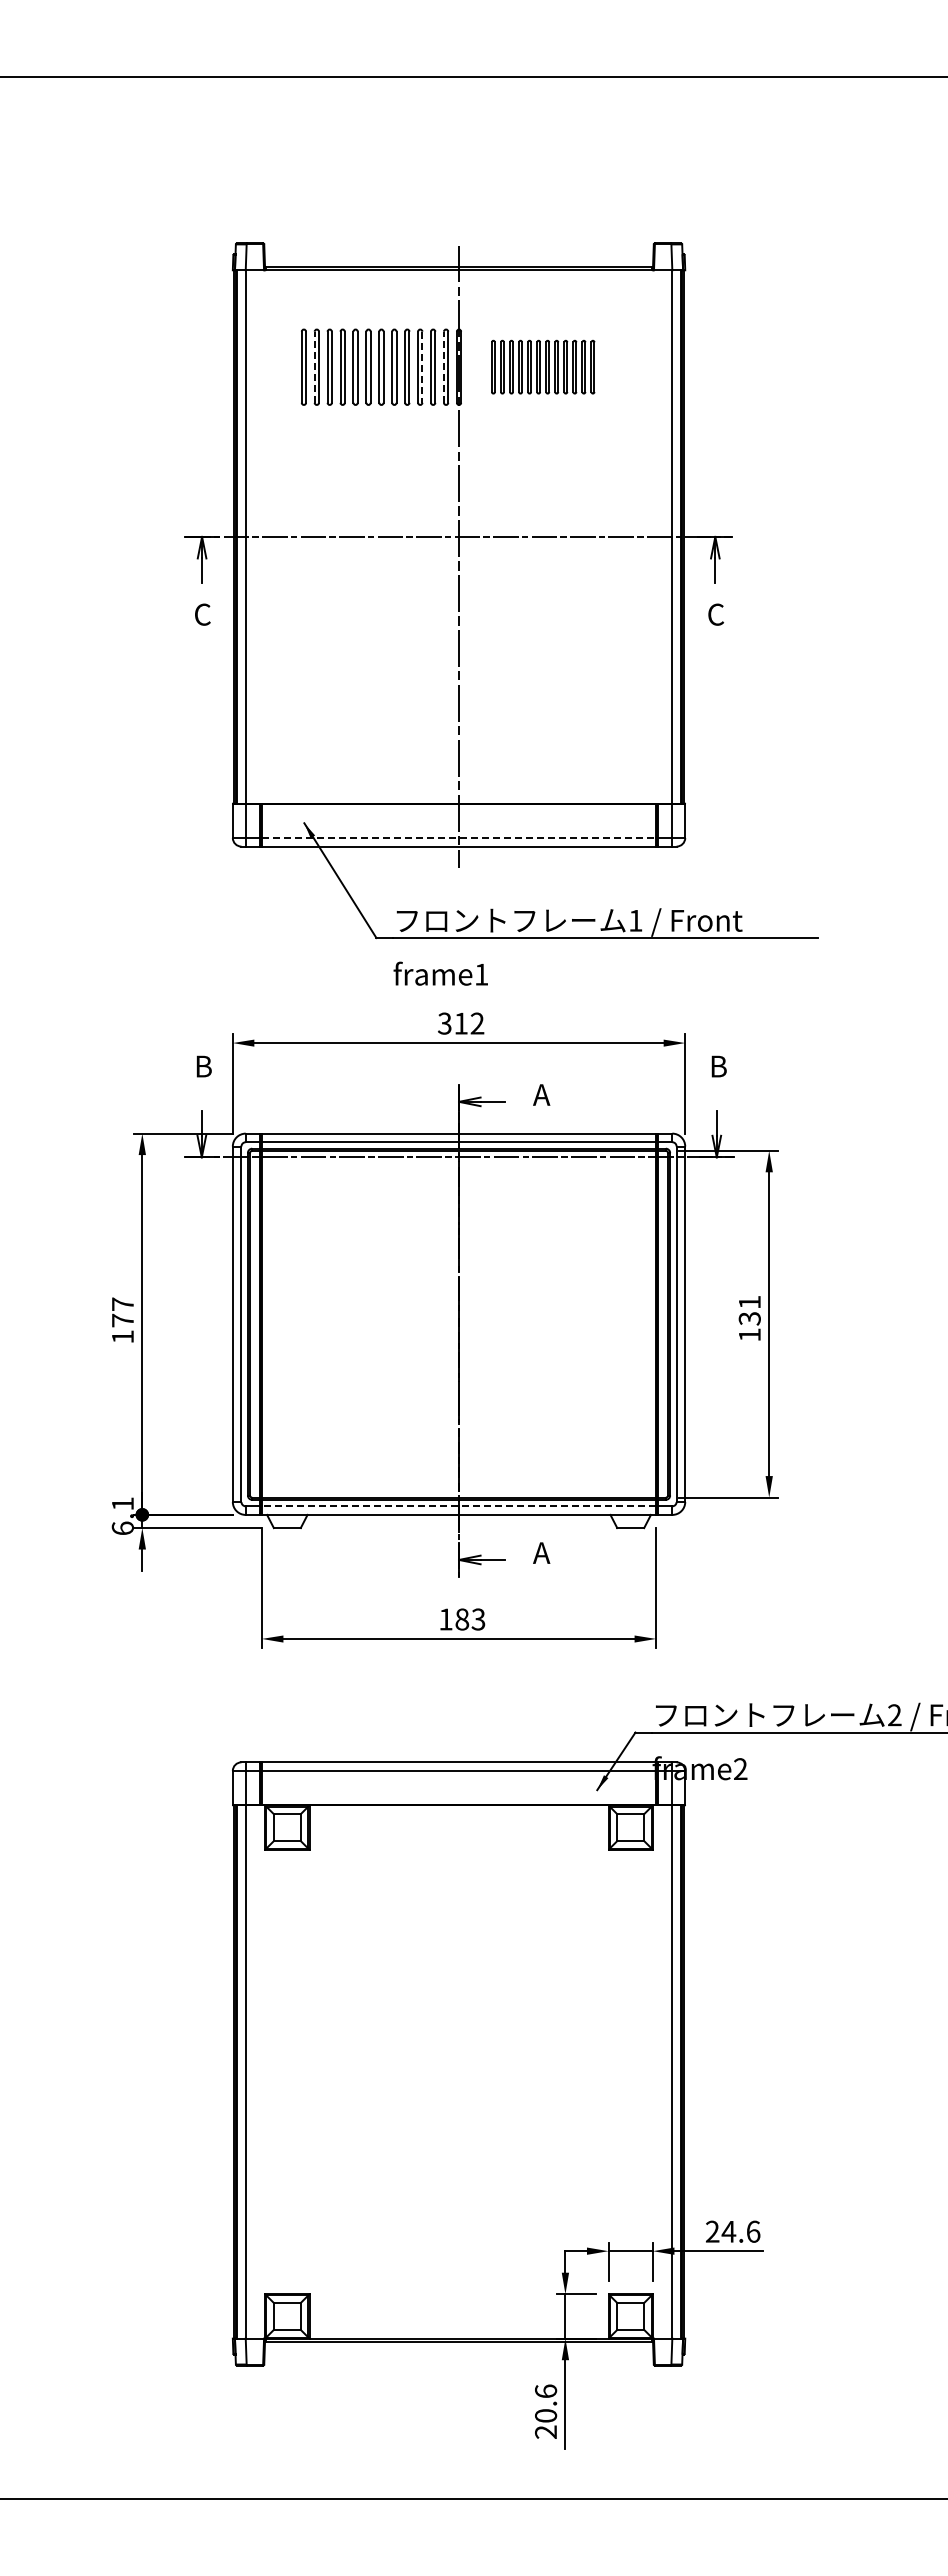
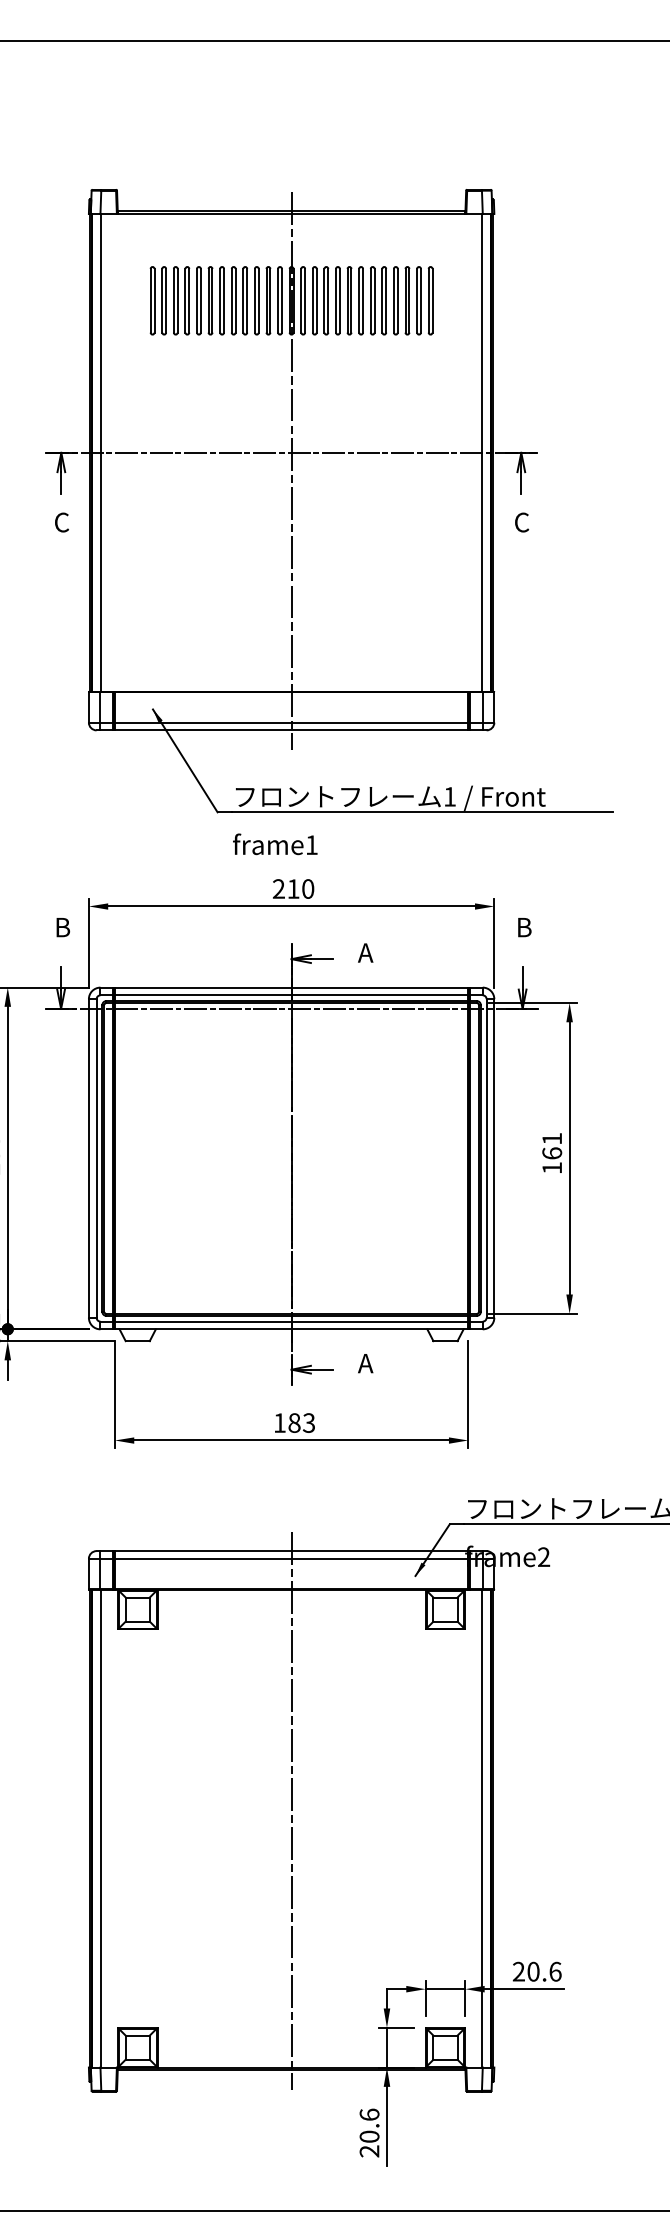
part: (543, 366) -> (367, 300), size x1.43
line: (314, 367) -> (162, 301), dashed -> solid
line: (422, 367) -> (258, 301), dashed -> solid
line: (443, 367) -> (277, 301), dashed -> solid
line: (459, 837) -> (292, 722), dashed -> solid
text: (460, 1023) -> (292, 888), 312 -> 210
text: (749, 1318) -> (551, 1153), 131 -> 161
line: (458, 1506) -> (291, 1321), dashed -> solid
line: (459, 2051) -> (292, 1810), added
text: (728, 2231) -> (533, 1971), 24.6 -> 20.6

